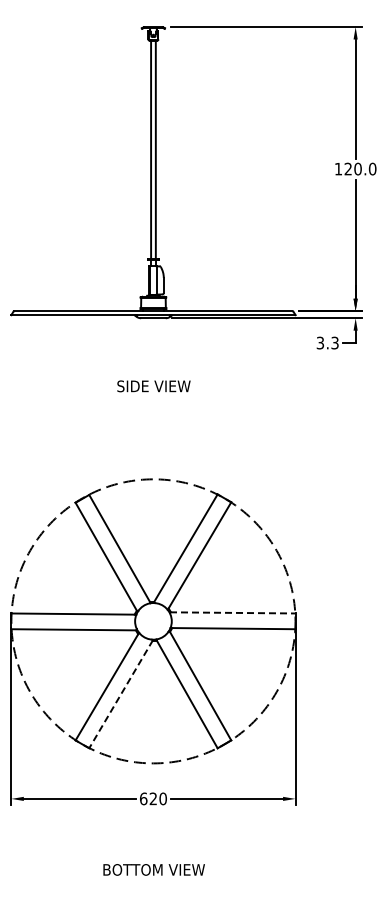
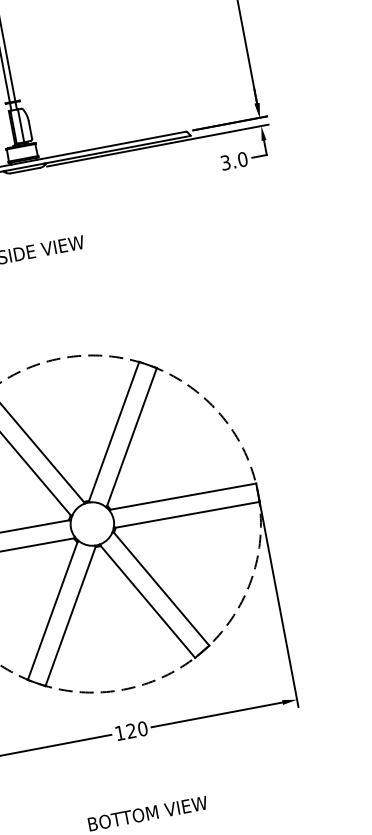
text: (334, 342) -> (242, 159), 3.3 -> 3.0
line: (232, 612) -> (182, 496), dashed -> solid
line: (121, 694) -> (71, 616), dashed -> solid
text: (143, 798) -> (119, 732), 620 -> 120

